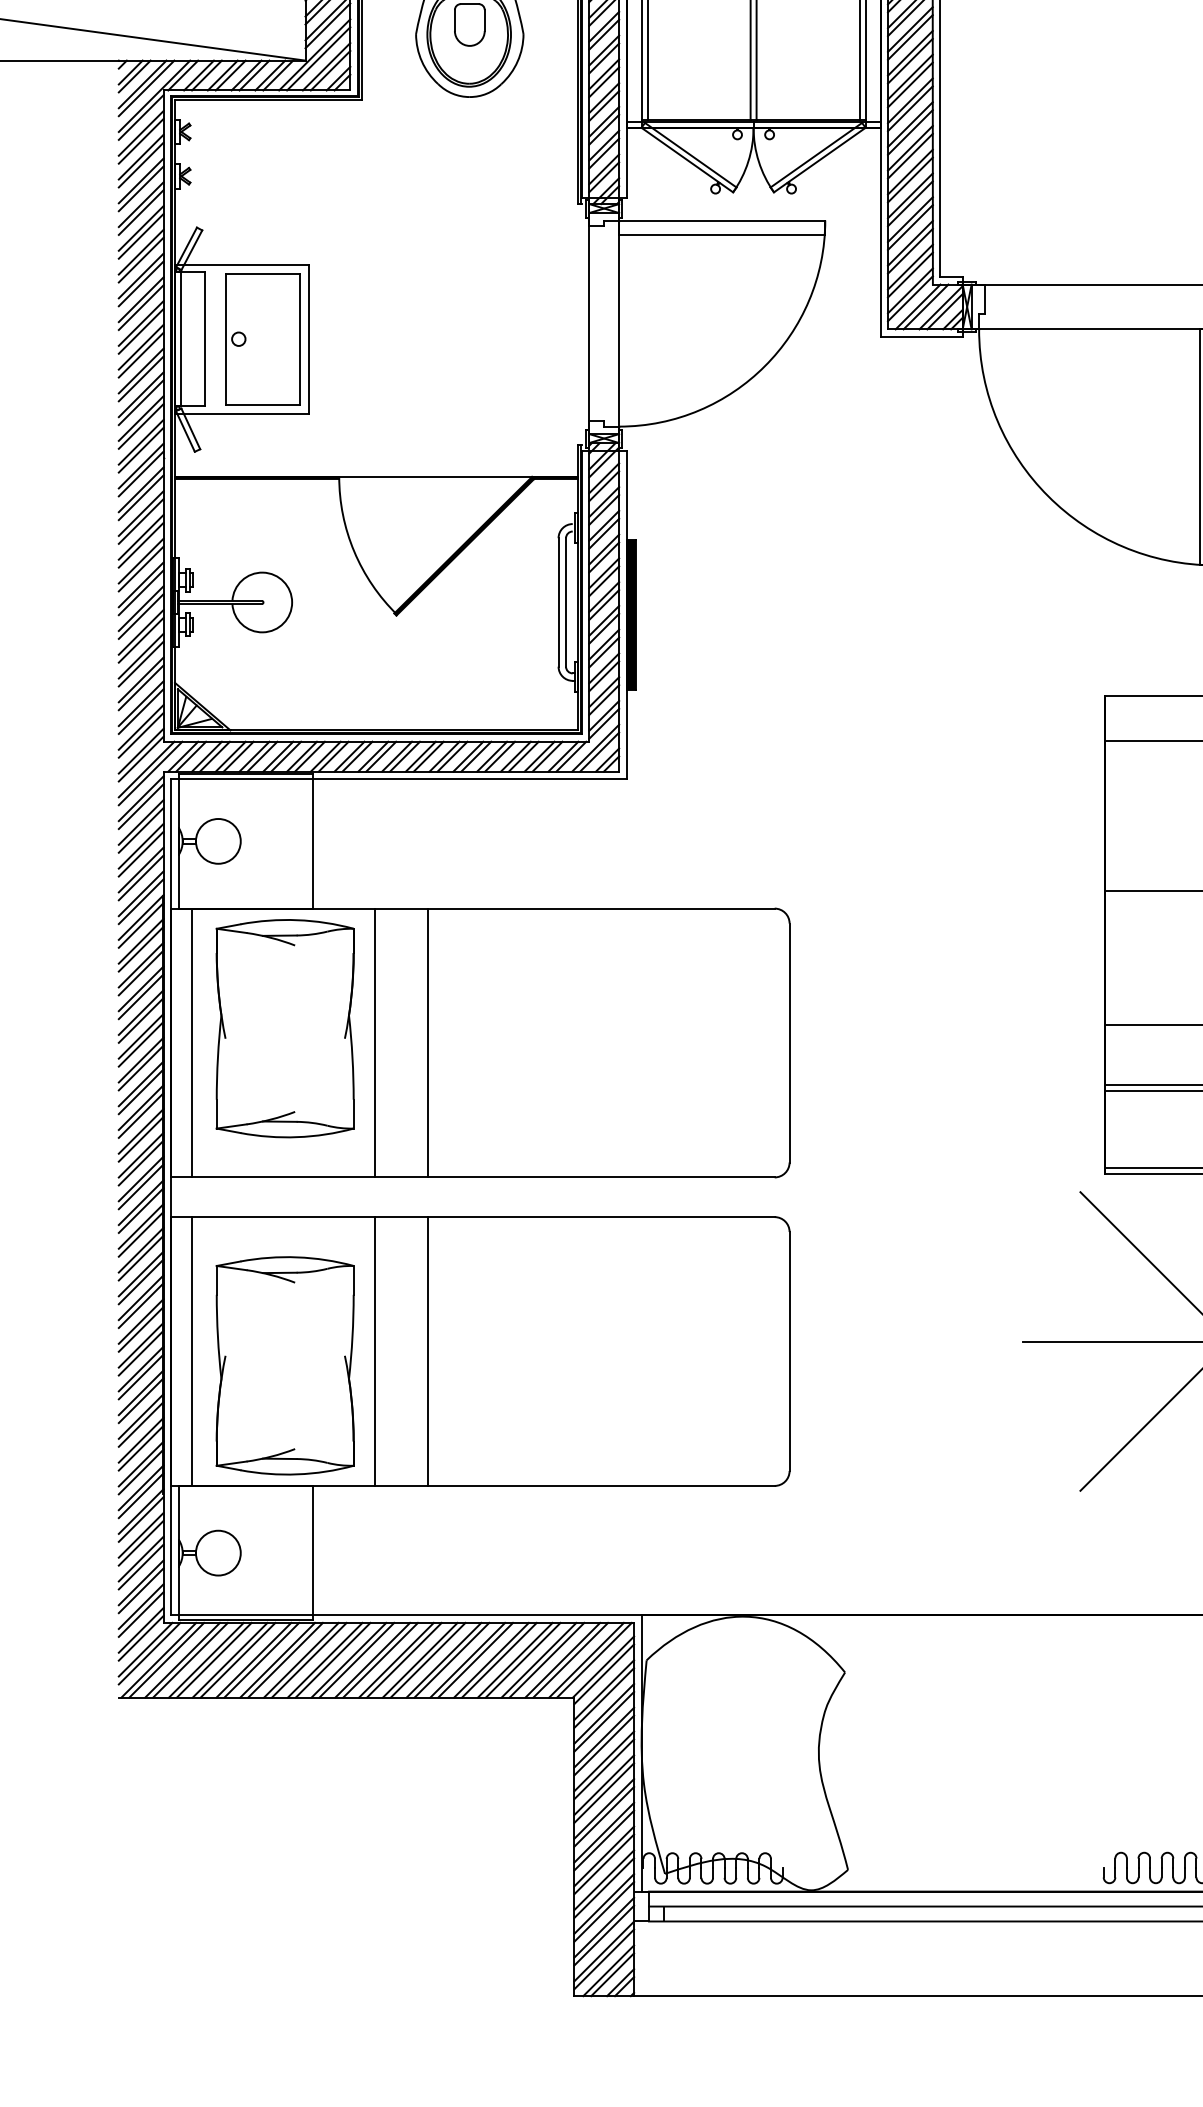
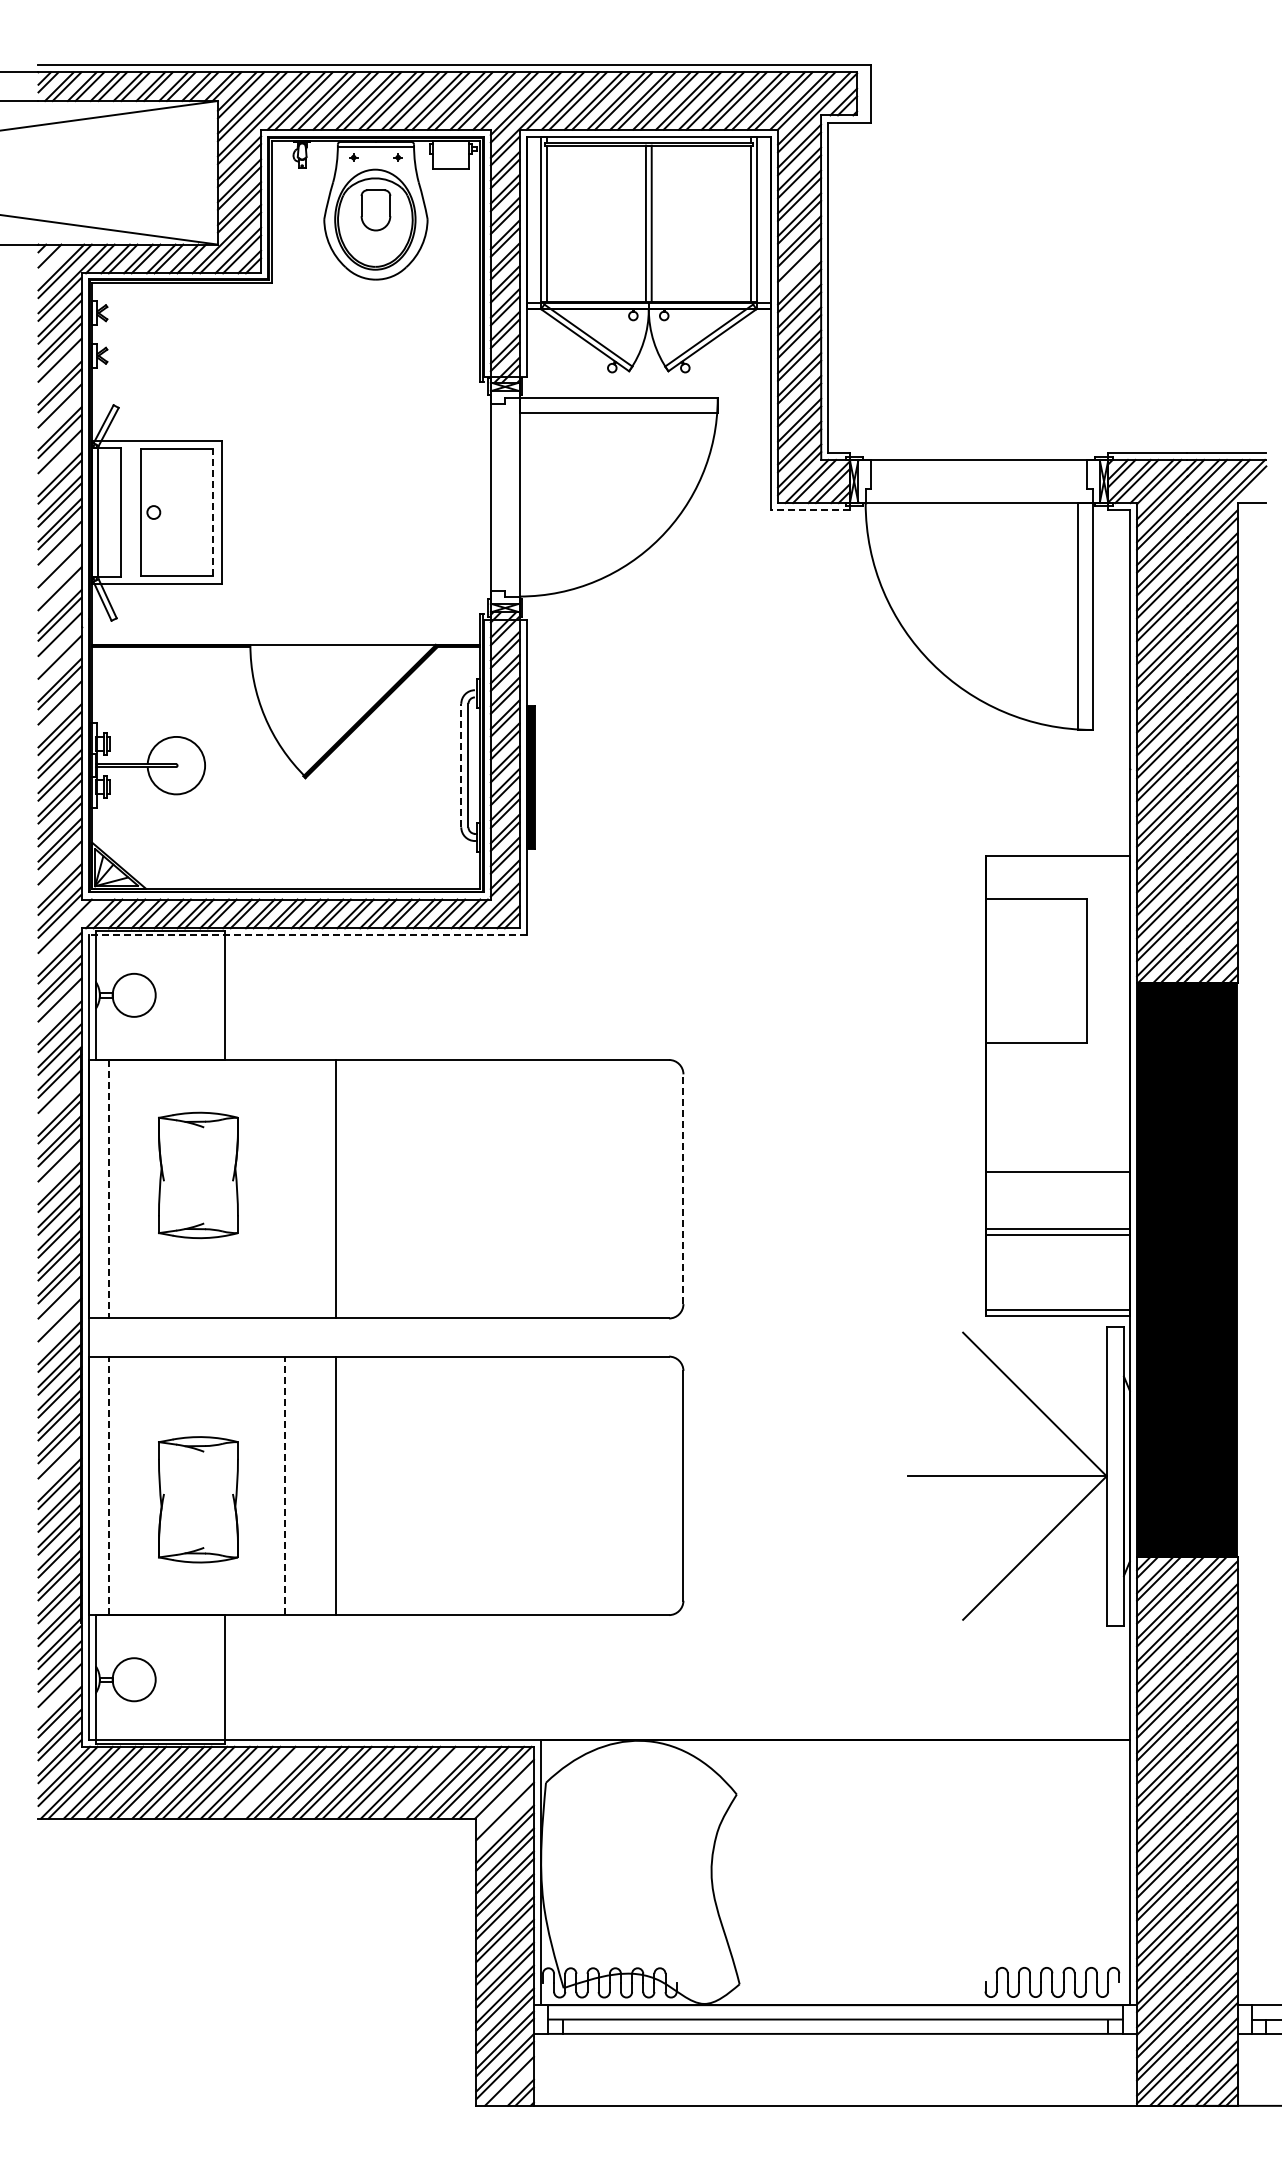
line: (134, 76) -> (53, 259), removed
line: (910, 84) -> (799, 267), removed
line: (140, 188) -> (59, 367), removed
line: (140, 236) -> (59, 413), removed
line: (140, 283) -> (59, 458), removed
line: (920, 337) -> (809, 510), solid -> dashed
line: (300, 339) -> (213, 512), solid -> dashed
line: (140, 378) -> (59, 550), removed
line: (140, 402) -> (59, 573), removed
line: (140, 425) -> (59, 595), removed
line: (140, 473) -> (59, 641), removed
line: (140, 497) -> (59, 664), removed
line: (140, 545) -> (59, 710), removed
line: (558, 602) -> (461, 765), solid -> dashed
line: (140, 711) -> (59, 870), removed
line: (150, 772) -> (68, 929), removed
line: (398, 779) -> (307, 935), solid -> dashed
line: (140, 854) -> (59, 1007), removed
line: (140, 948) -> (59, 1098), removed
line: (140, 1020) -> (59, 1167), removed
part: (285, 1028) -> (198, 1175), size x0.6
line: (375, 1042) -> (285, 1188), removed
line: (192, 1043) -> (109, 1189), solid -> dashed
line: (789, 1043) -> (683, 1189), solid -> dashed
line: (140, 1162) -> (59, 1304), removed
line: (140, 1186) -> (59, 1327), removed
line: (140, 1329) -> (59, 1464), removed
line: (192, 1351) -> (109, 1485), solid -> dashed
line: (375, 1351) -> (285, 1485), solid -> dashed
part: (285, 1365) -> (198, 1499), size x0.6
line: (140, 1566) -> (59, 1692), removed
line: (357, 1660) -> (267, 1782), removed
line: (523, 1660) -> (427, 1782), removed
line: (603, 1673) -> (504, 1795), removed
line: (603, 1697) -> (504, 1818), removed
line: (611, 1974) -> (512, 2084), removed

